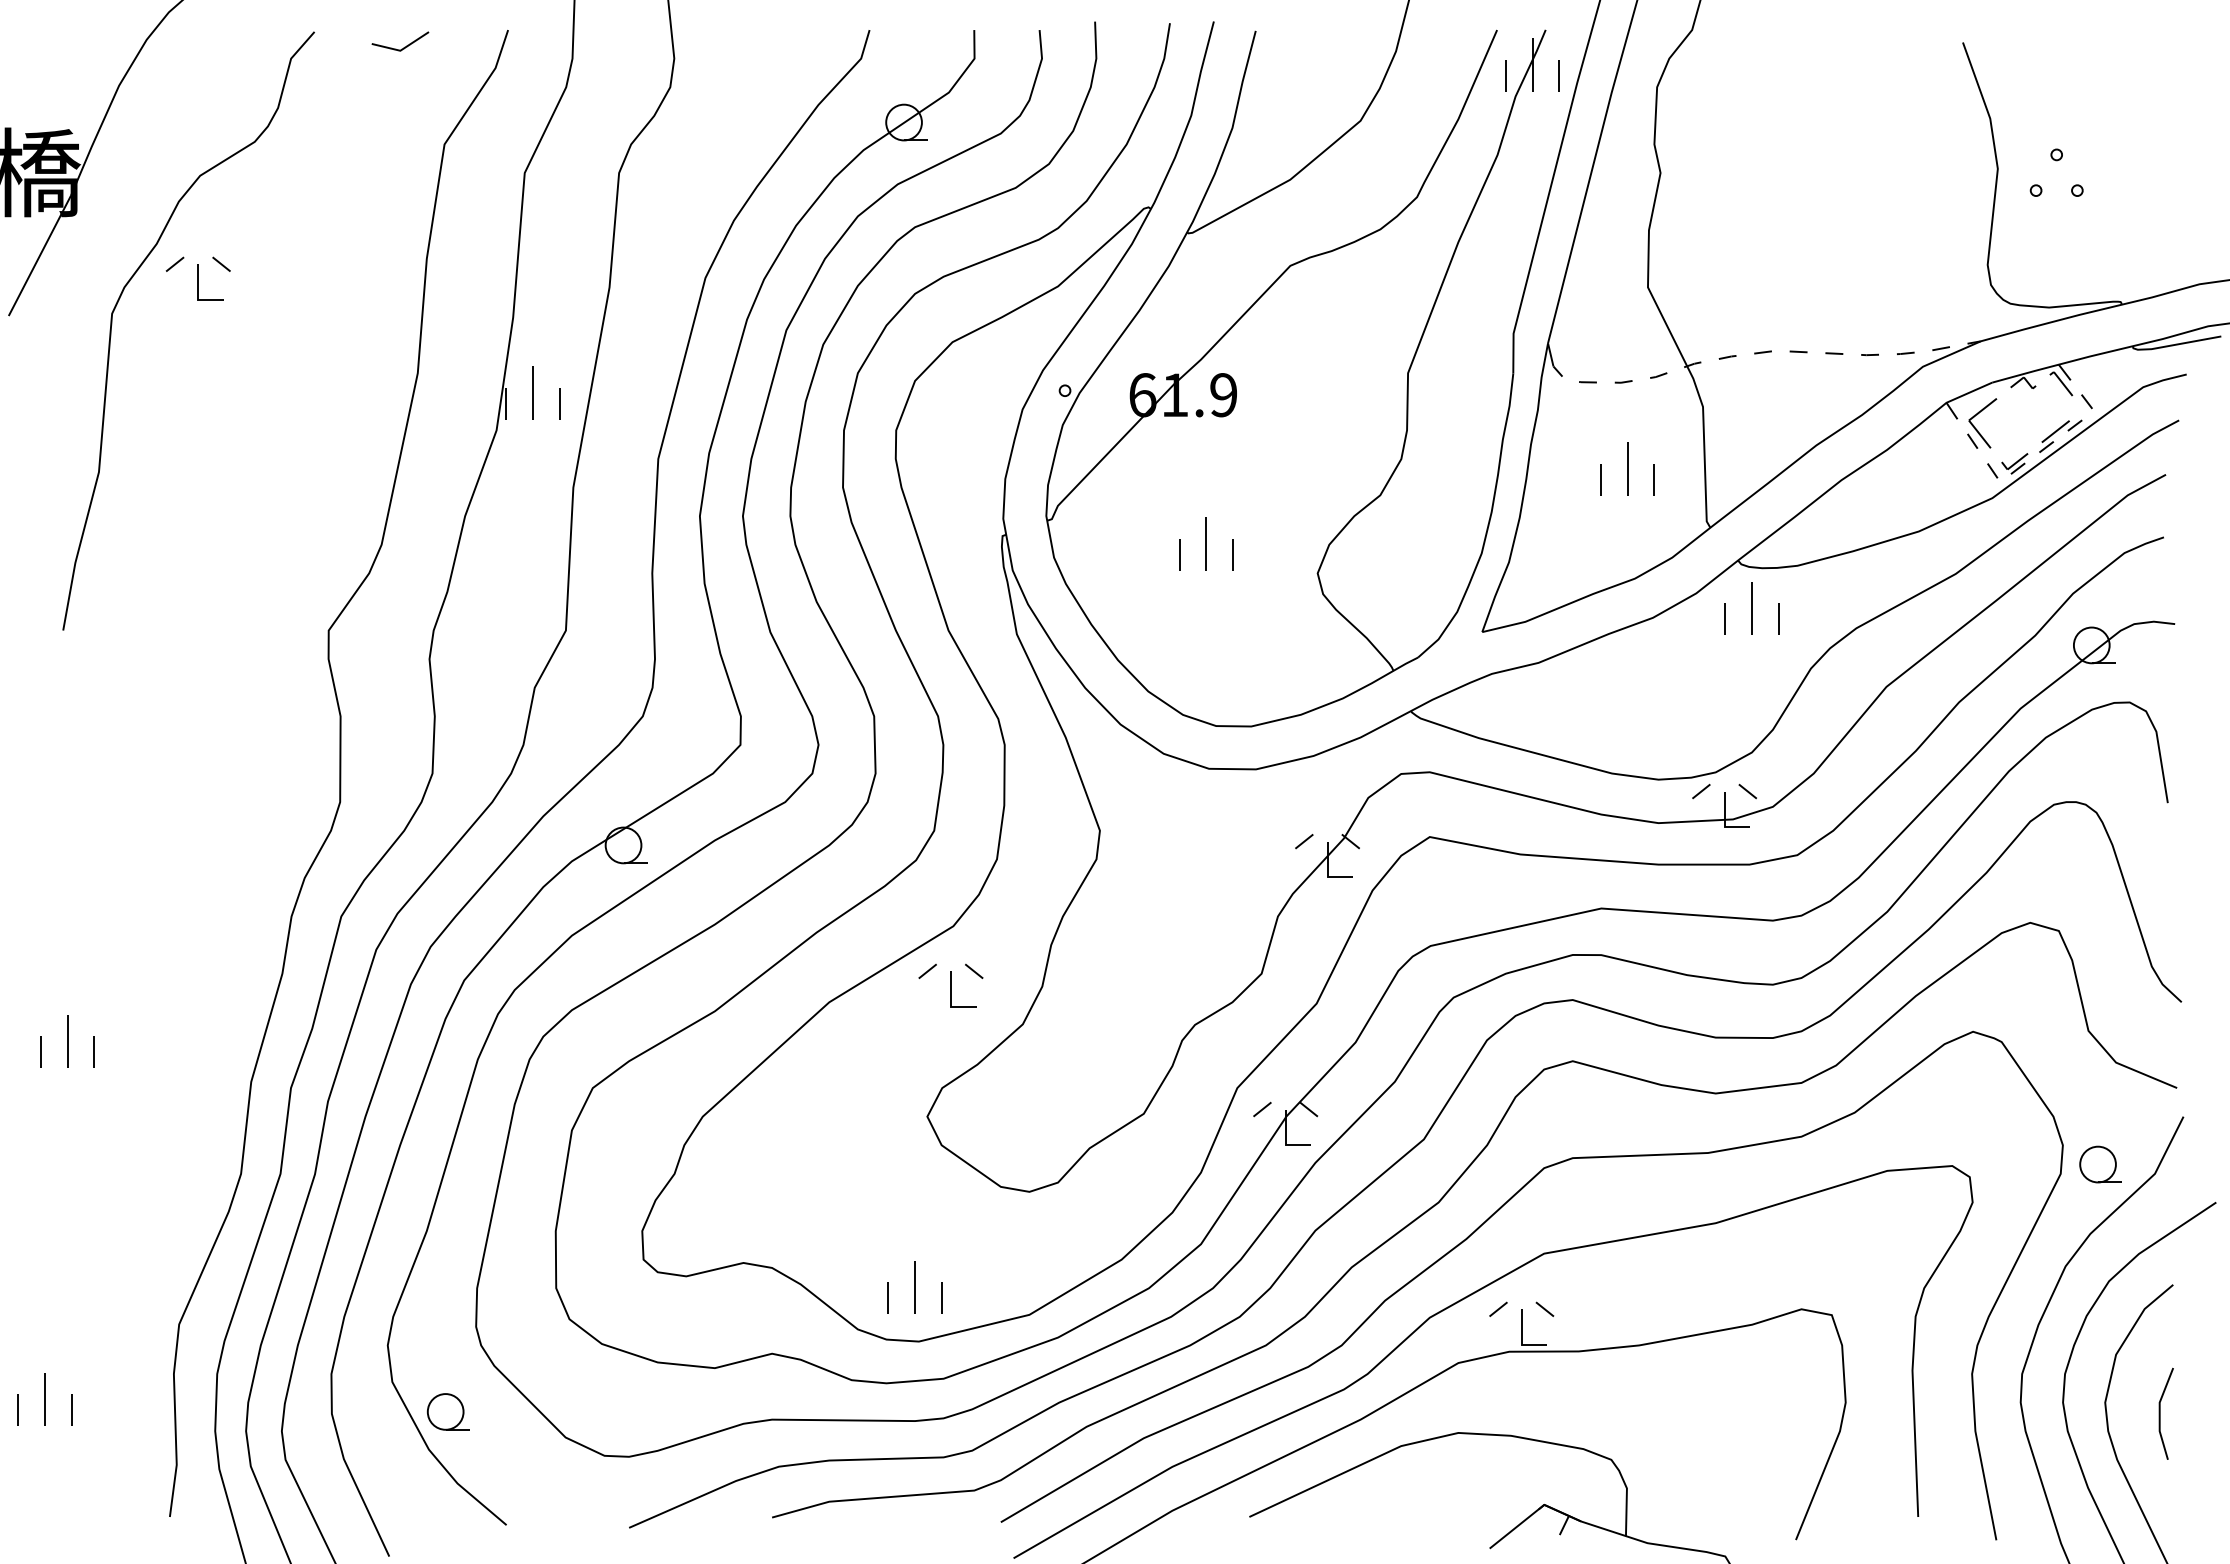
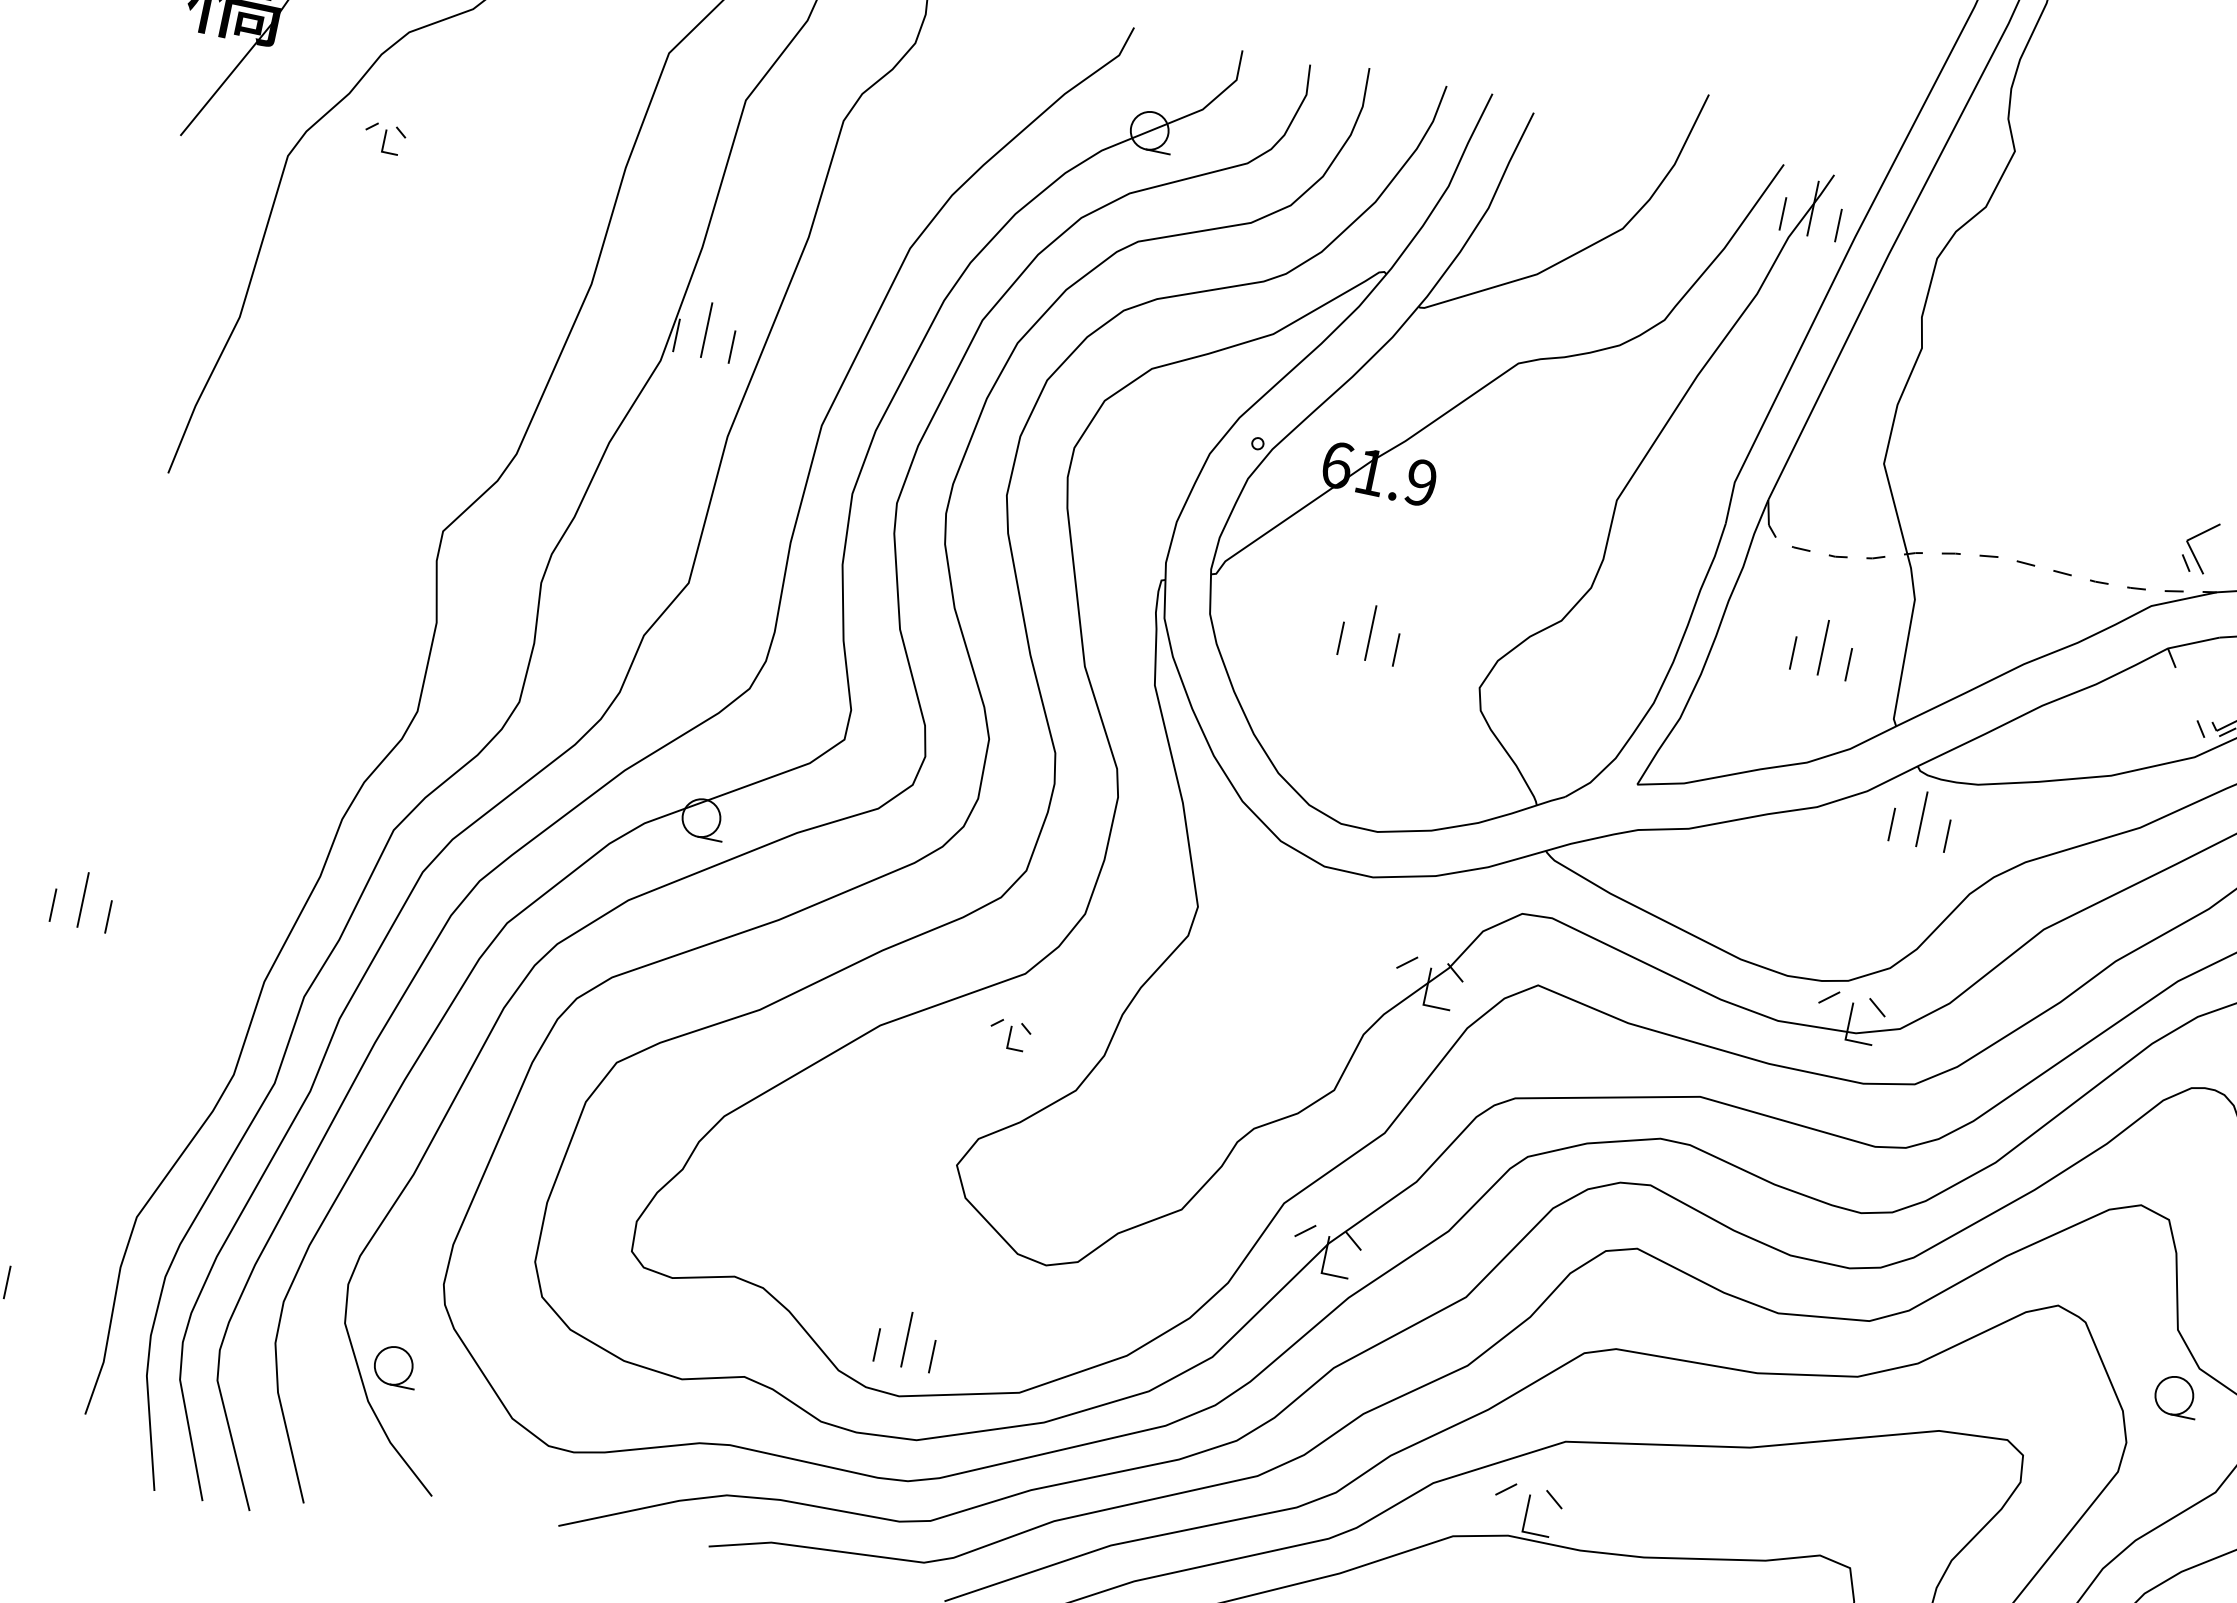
part: (197, 278) -> (384, 138), size x0.6
part: (1976, 428) -> (2192, 550), moved
part: (950, 985) -> (1009, 1034), size x0.6
part: (2100, 1164) -> (2176, 1396), moved

